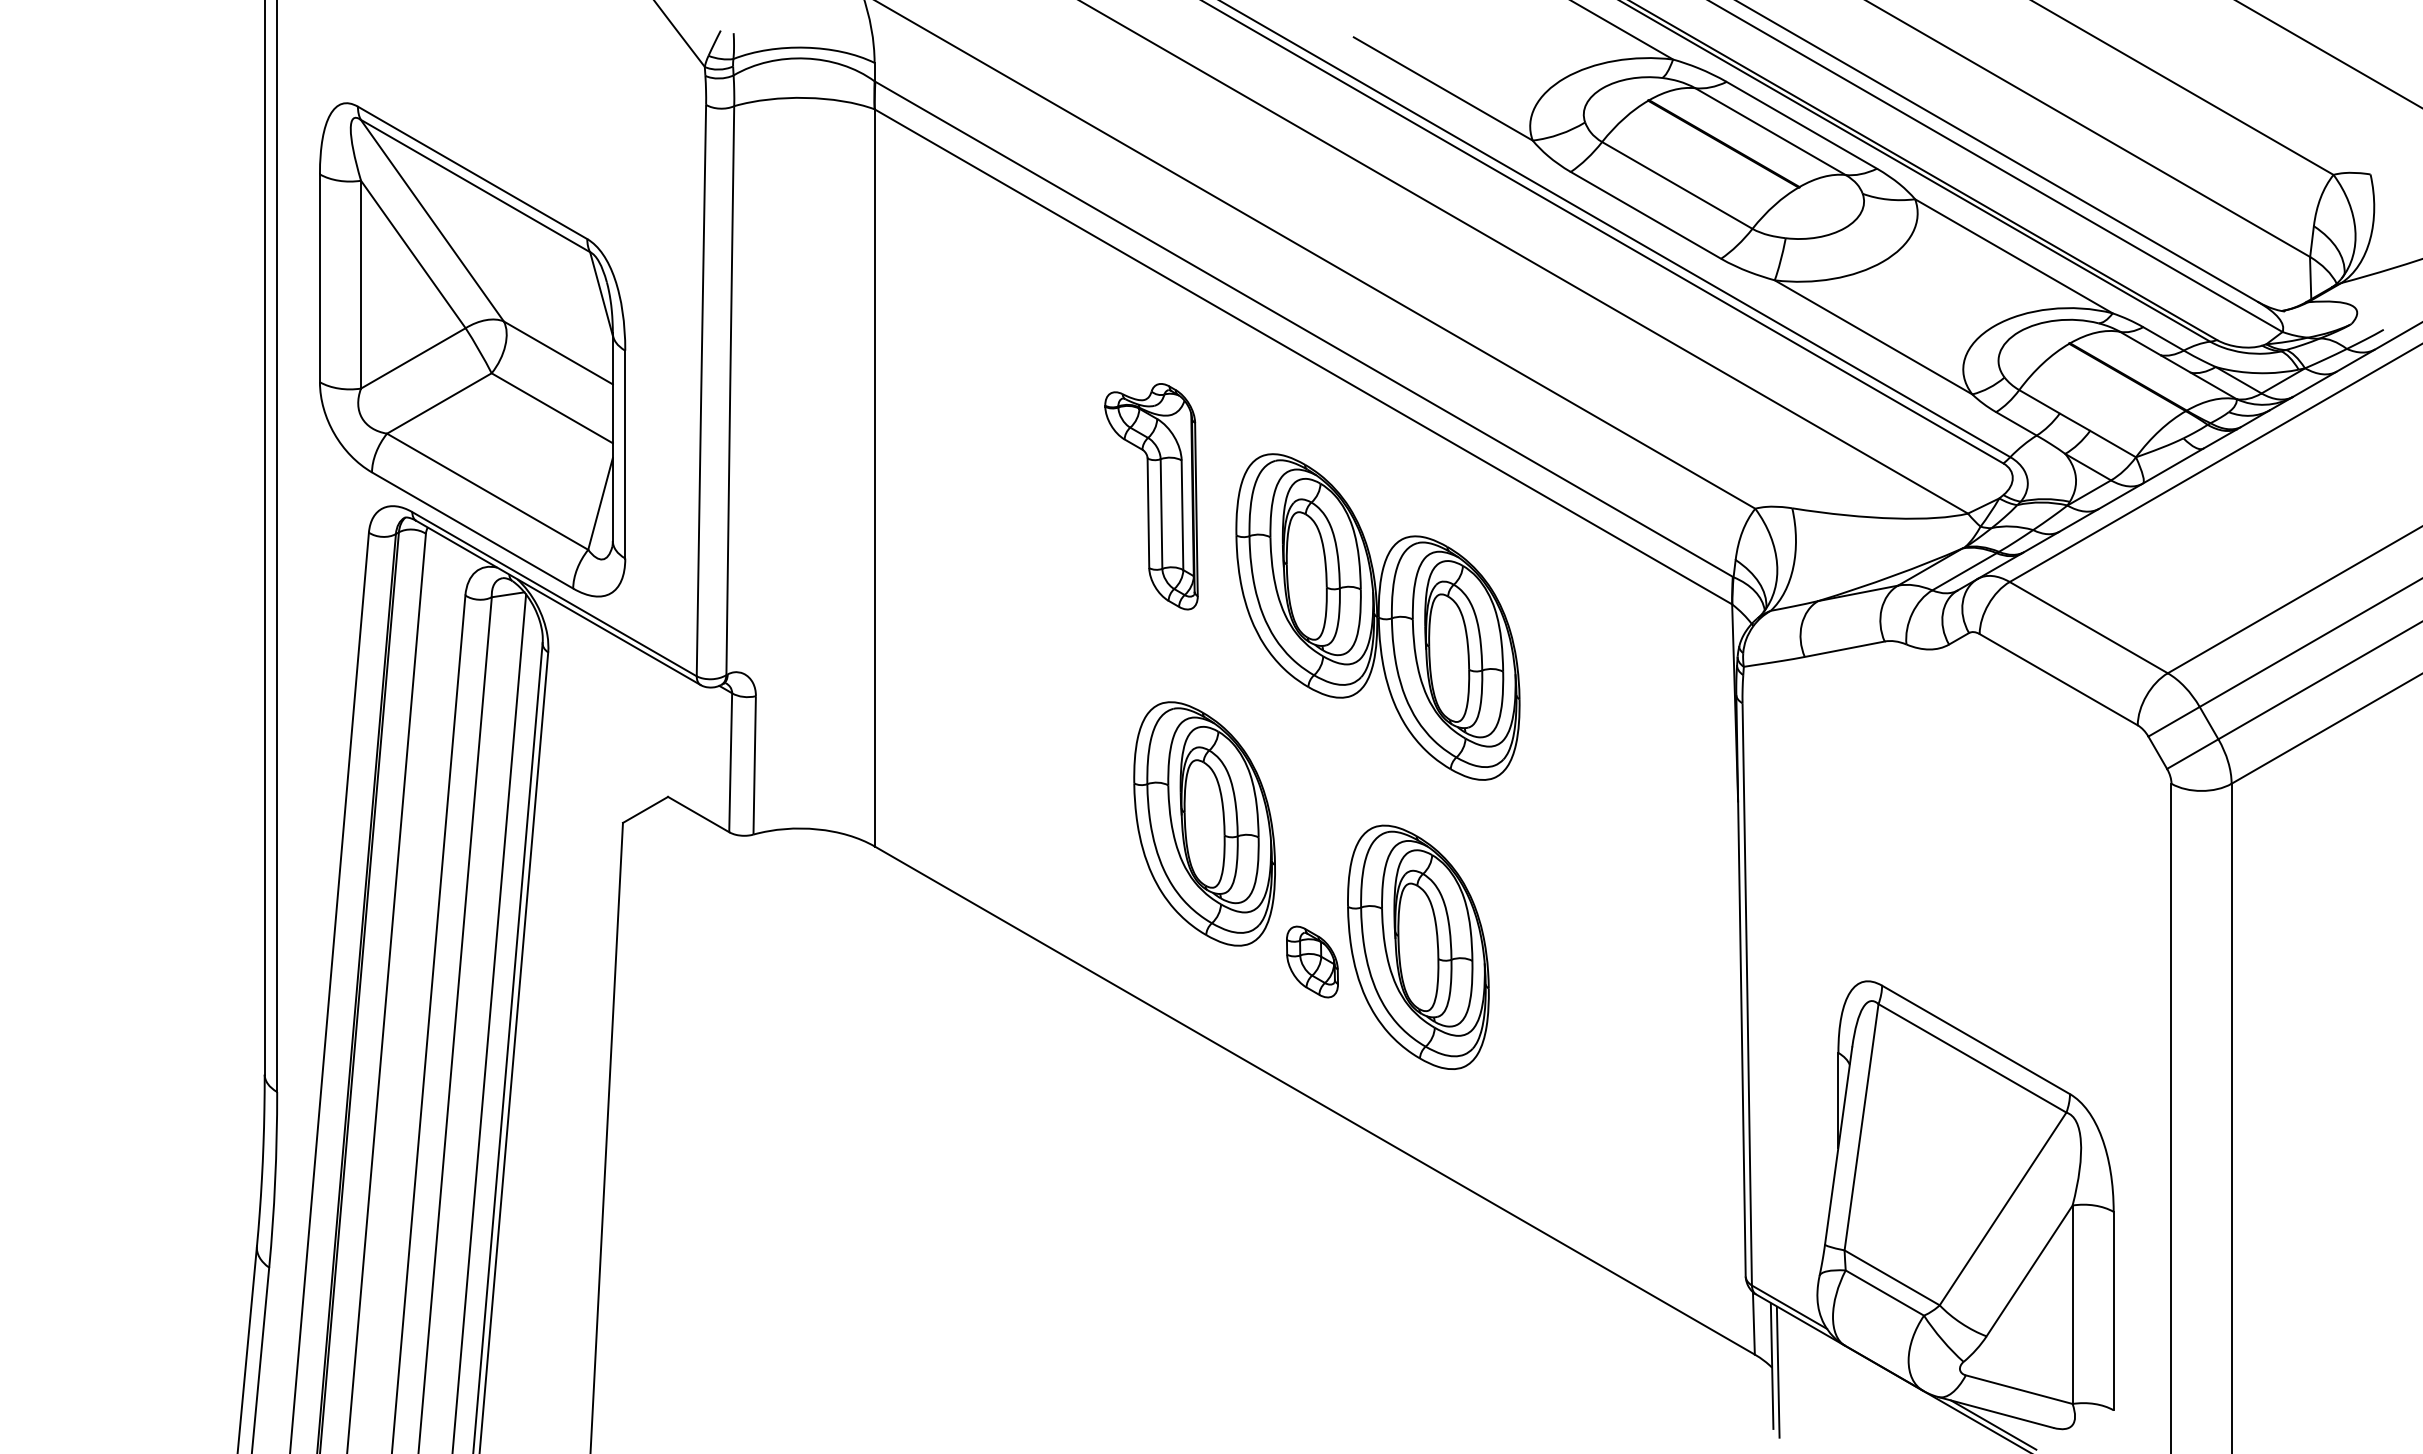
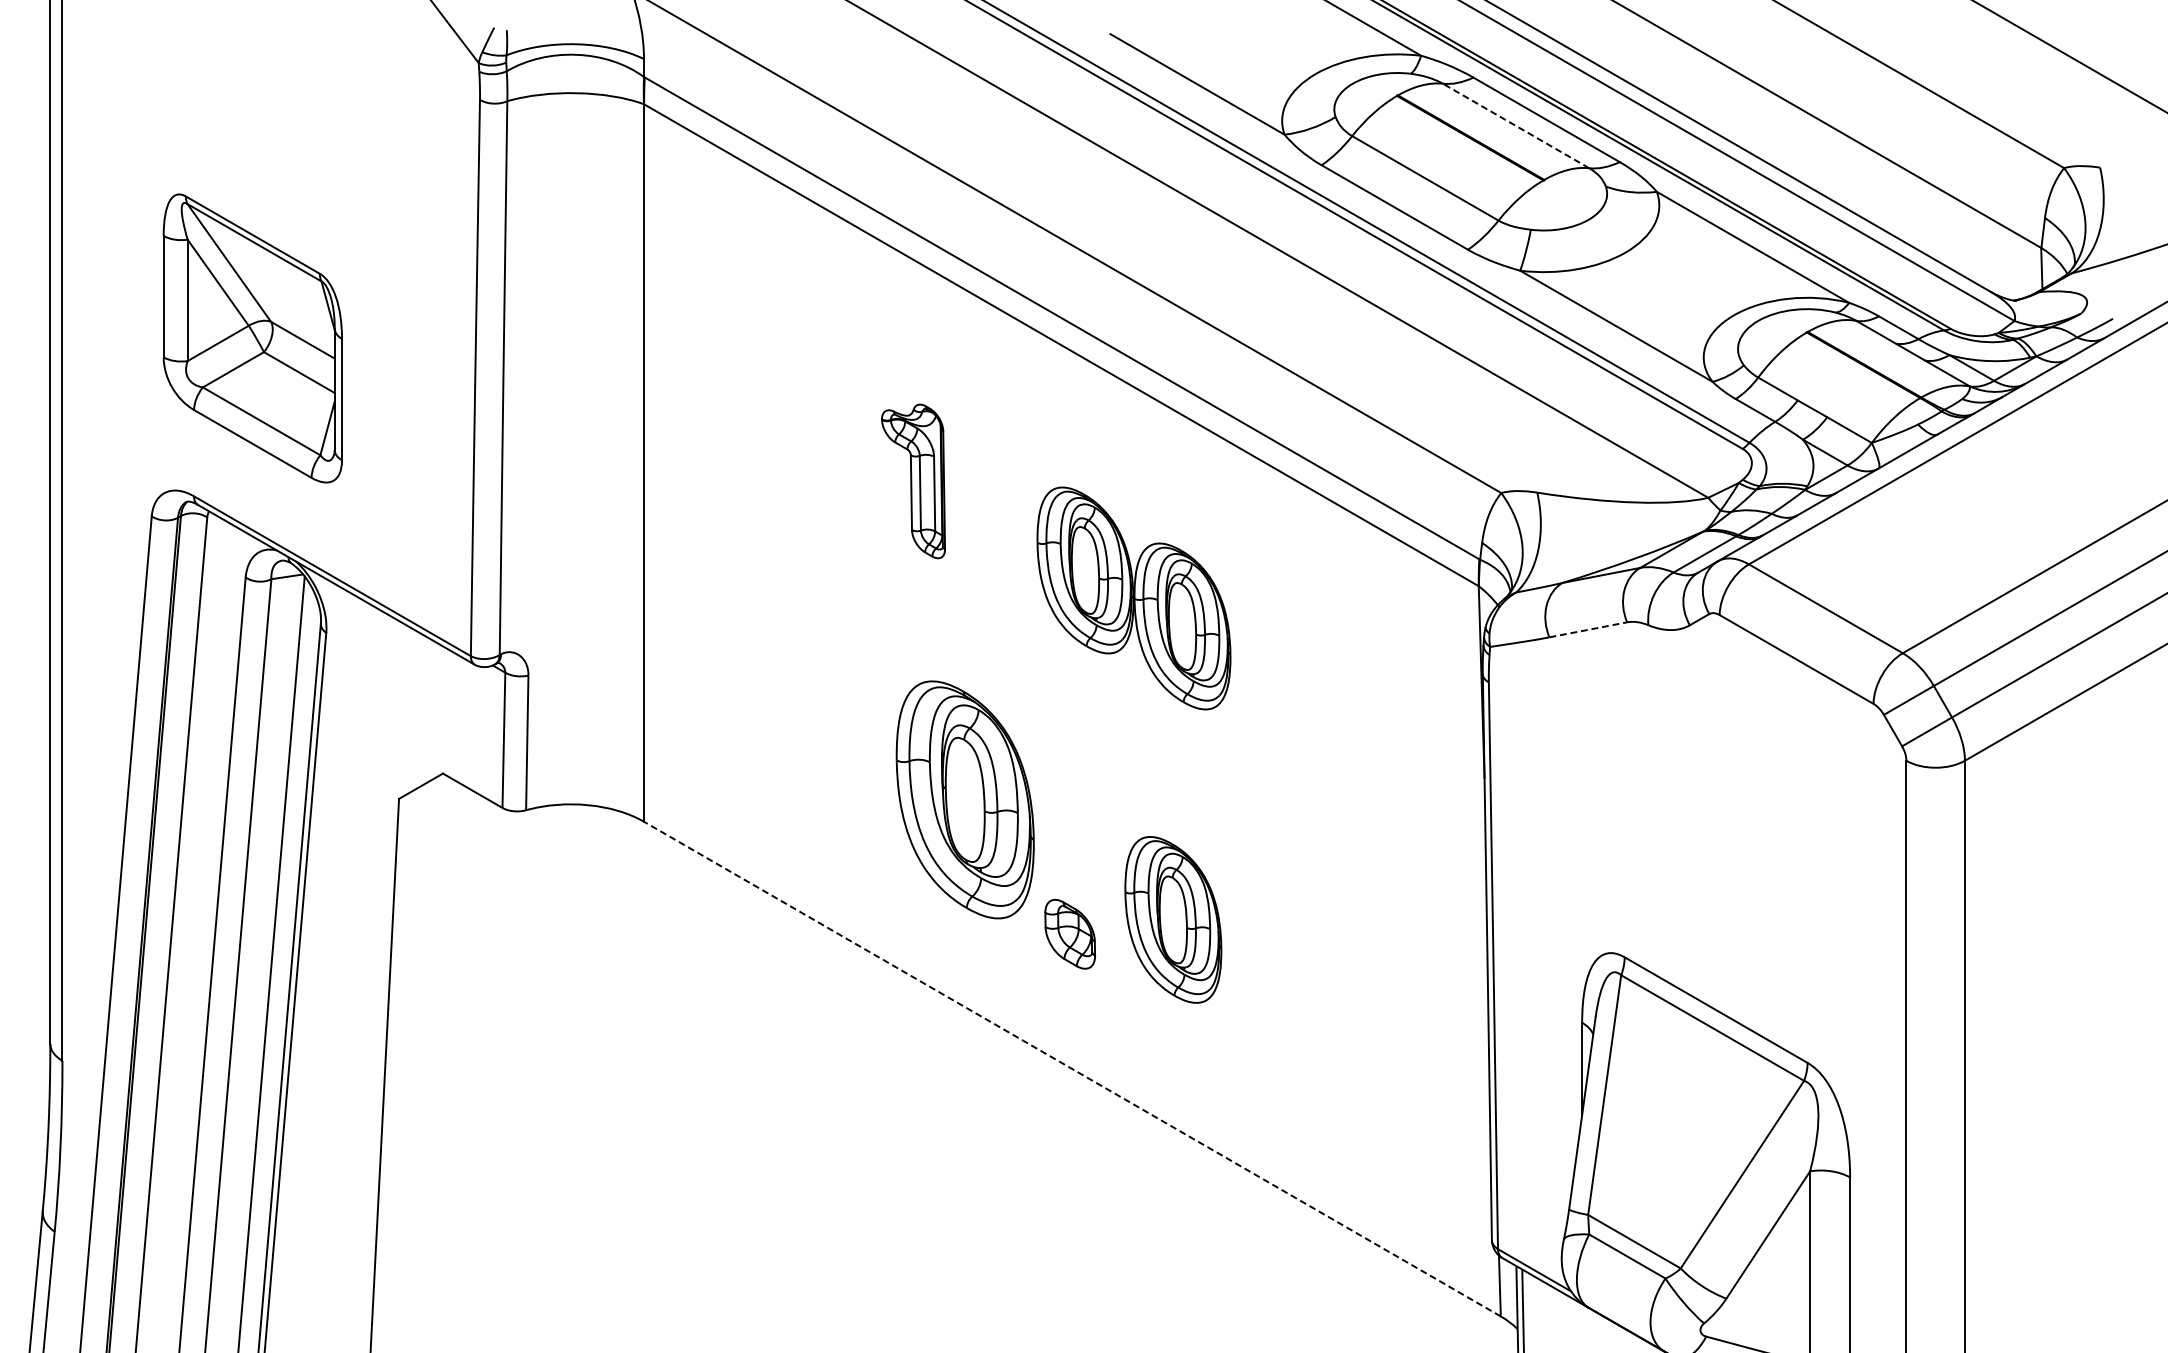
line: (1770, 131) -> (1516, 125), solid -> dashed
part: (472, 349) -> (252, 338), size x0.6
part: (1151, 496) -> (913, 481), size x0.7
part: (1377, 616) -> (1133, 597), size x0.7
line: (1844, 649) -> (1588, 630), solid -> dashed
part: (1418, 946) -> (1173, 919), size x0.7
line: (1314, 1100) -> (1072, 1069), solid -> dashed

